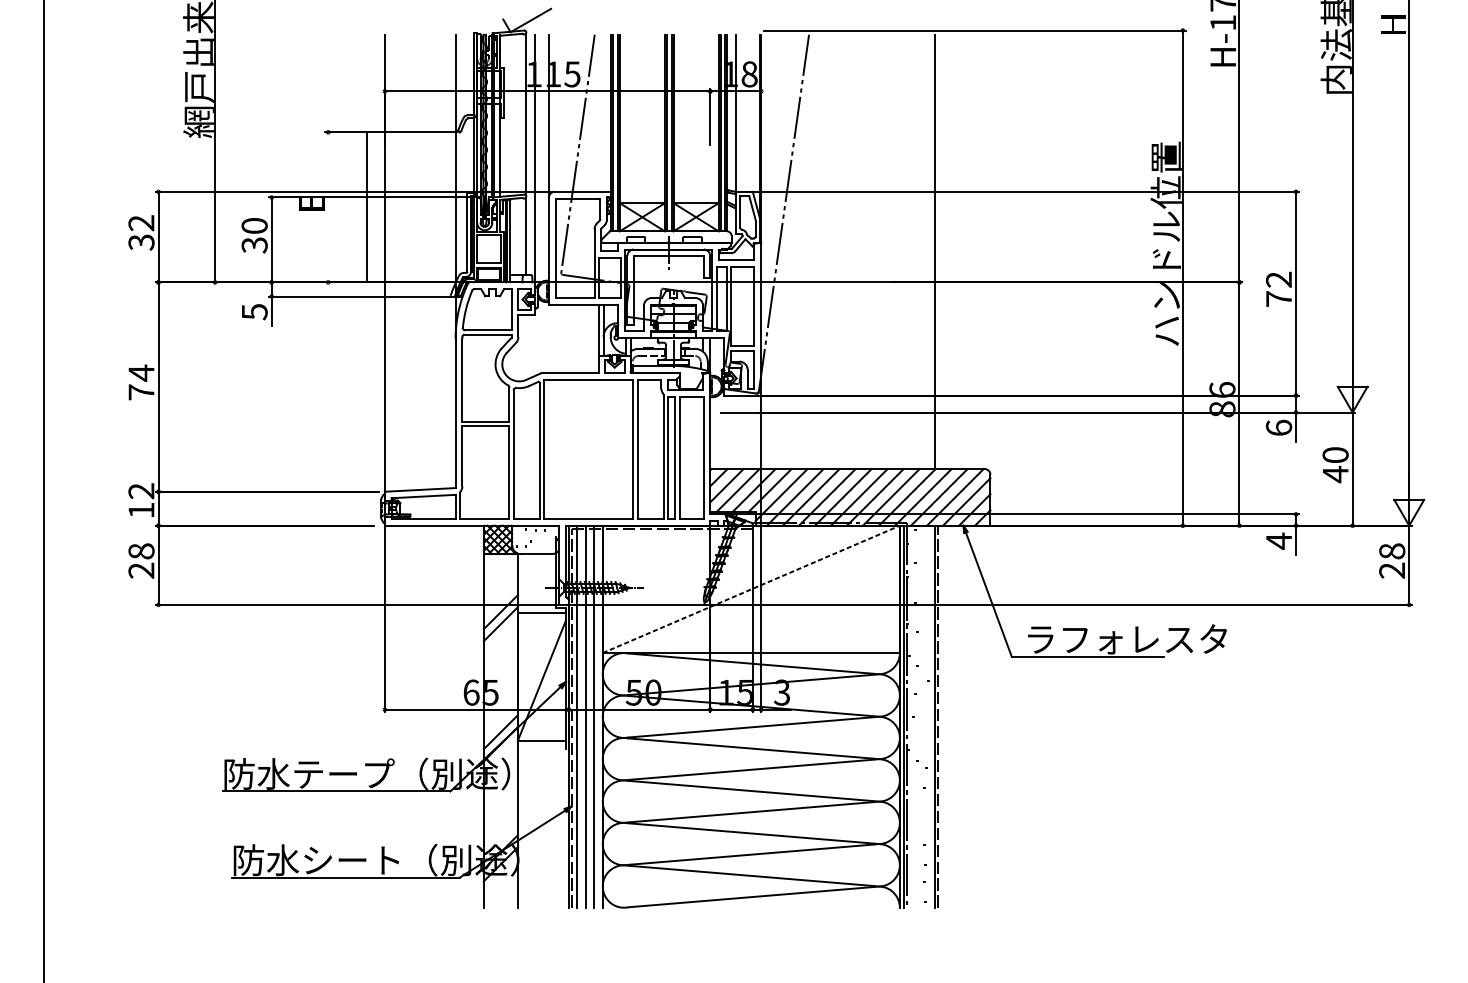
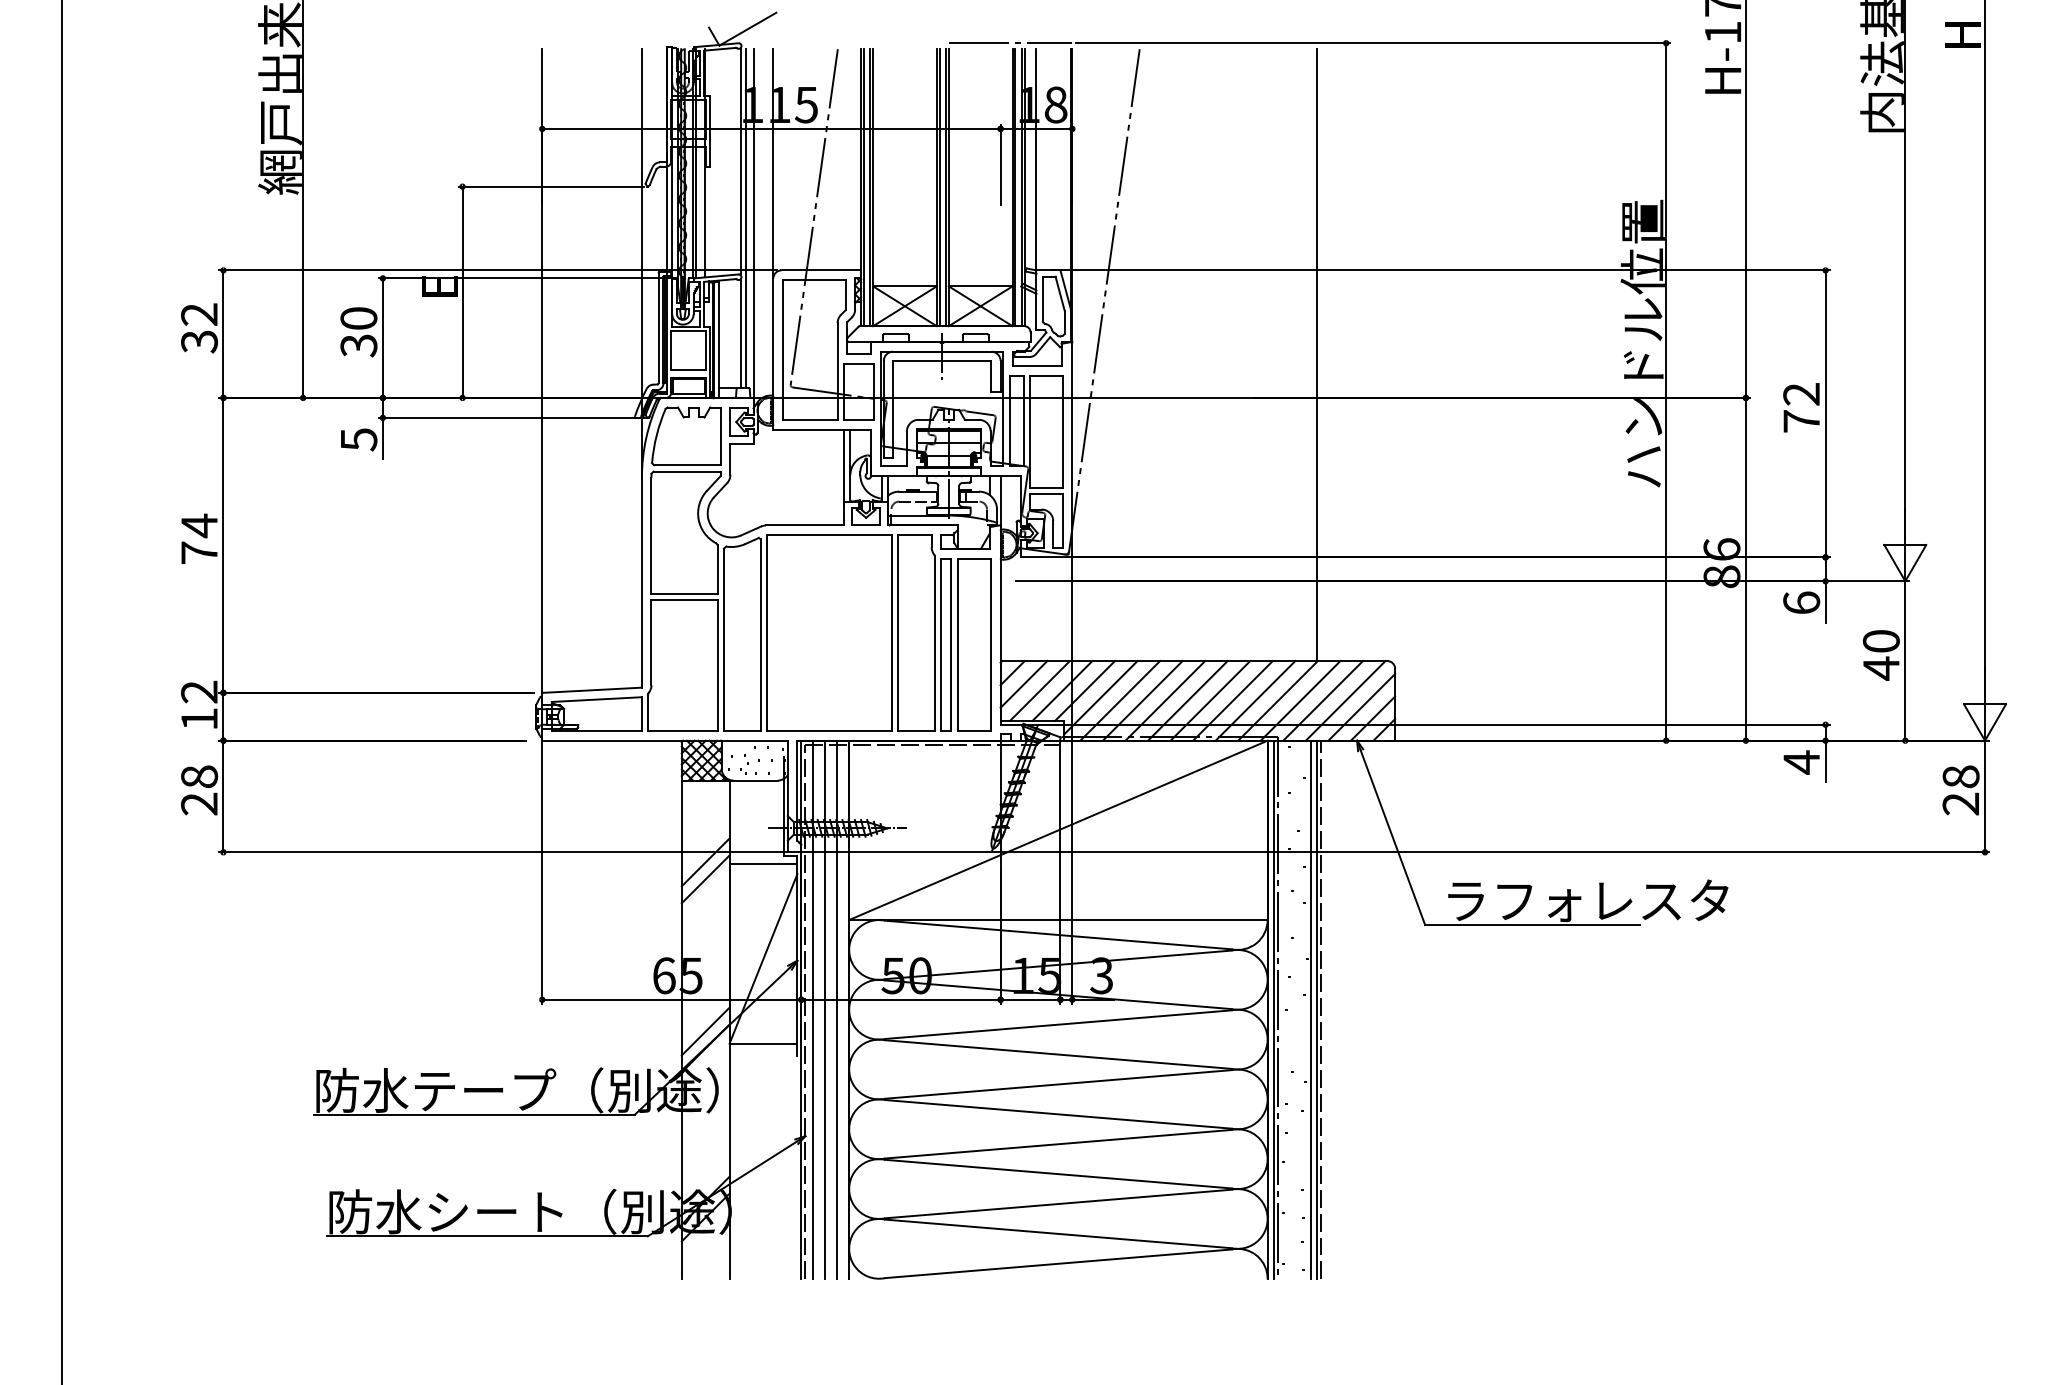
line: (717, 30) -> (1010, 43), added
line: (529, 154) -> (745, 218), added
line: (366, 206) -> (462, 291), moved
line: (751, 589) -> (1058, 830), dashed -> solid
line: (931, 716) -> (1311, 1009), added

